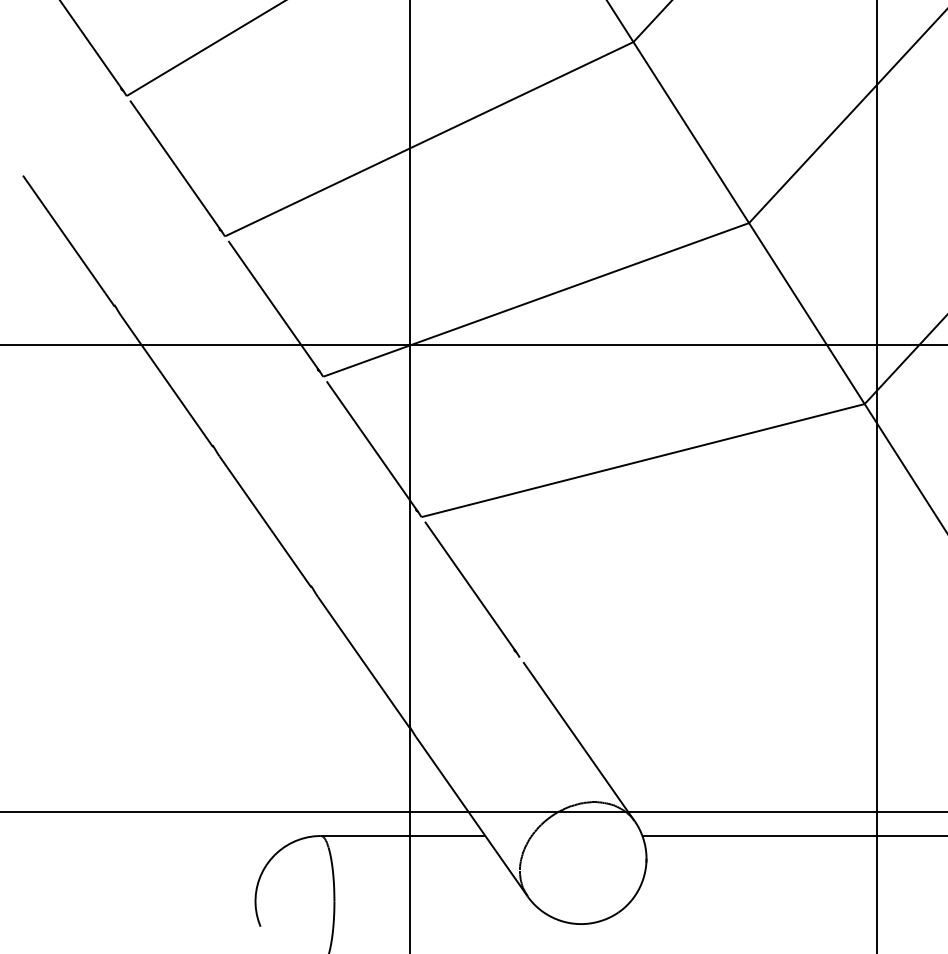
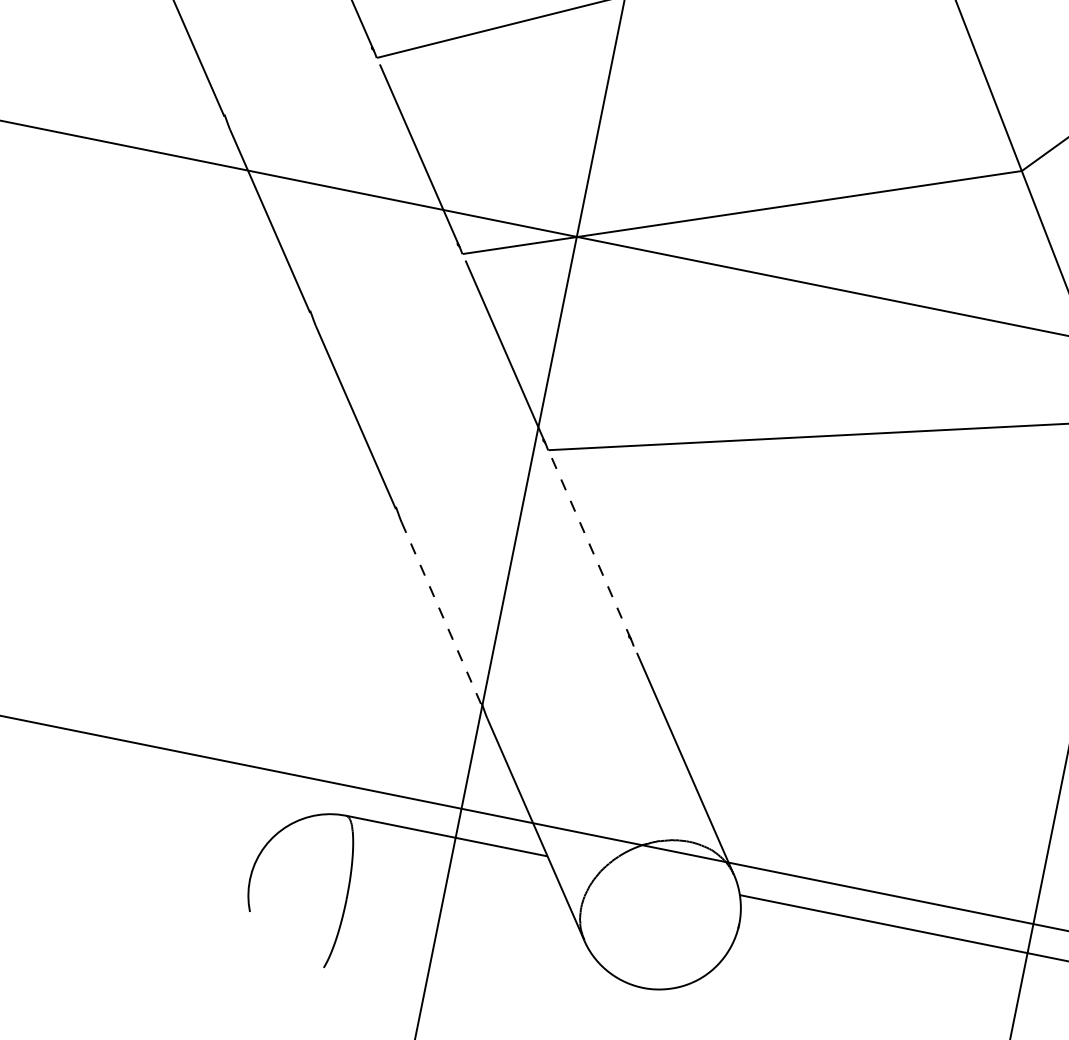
line: (470, 587) -> (590, 548), solid -> dashed
line: (363, 662) -> (441, 613), solid -> dashed

